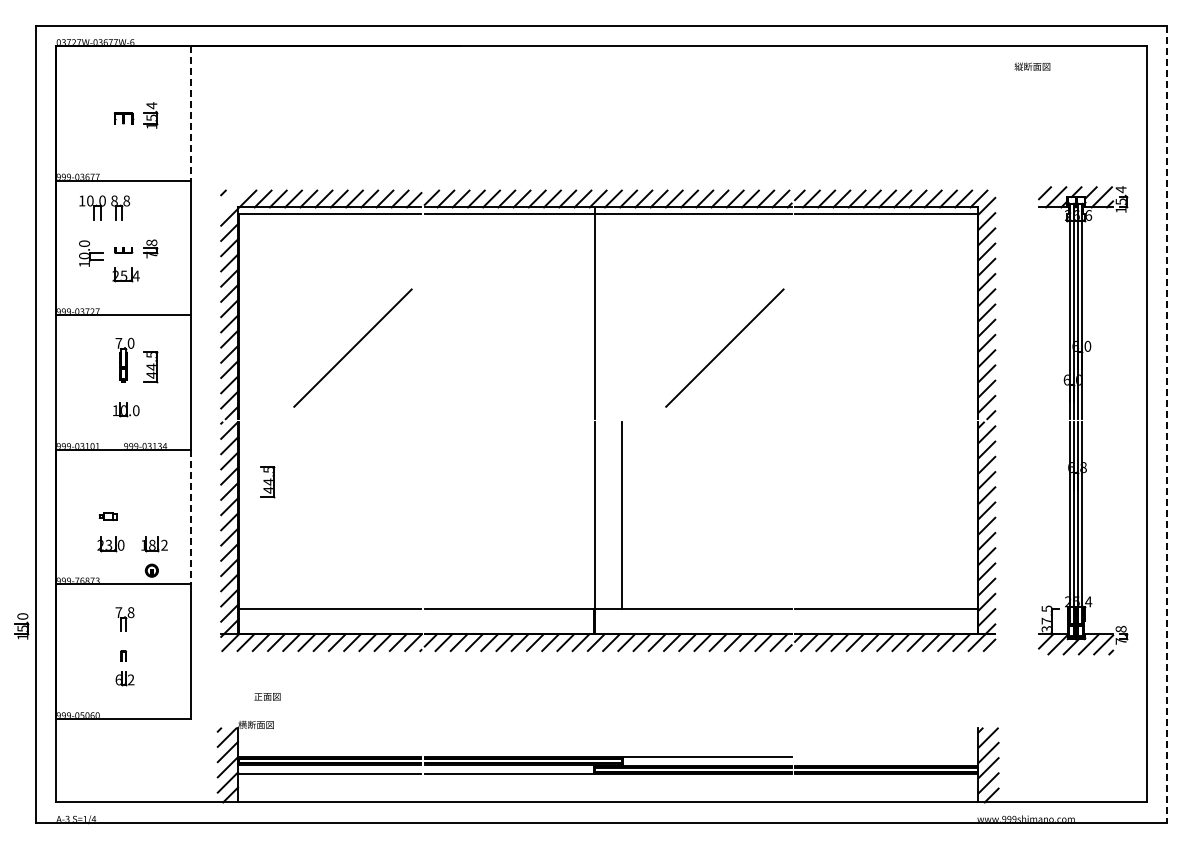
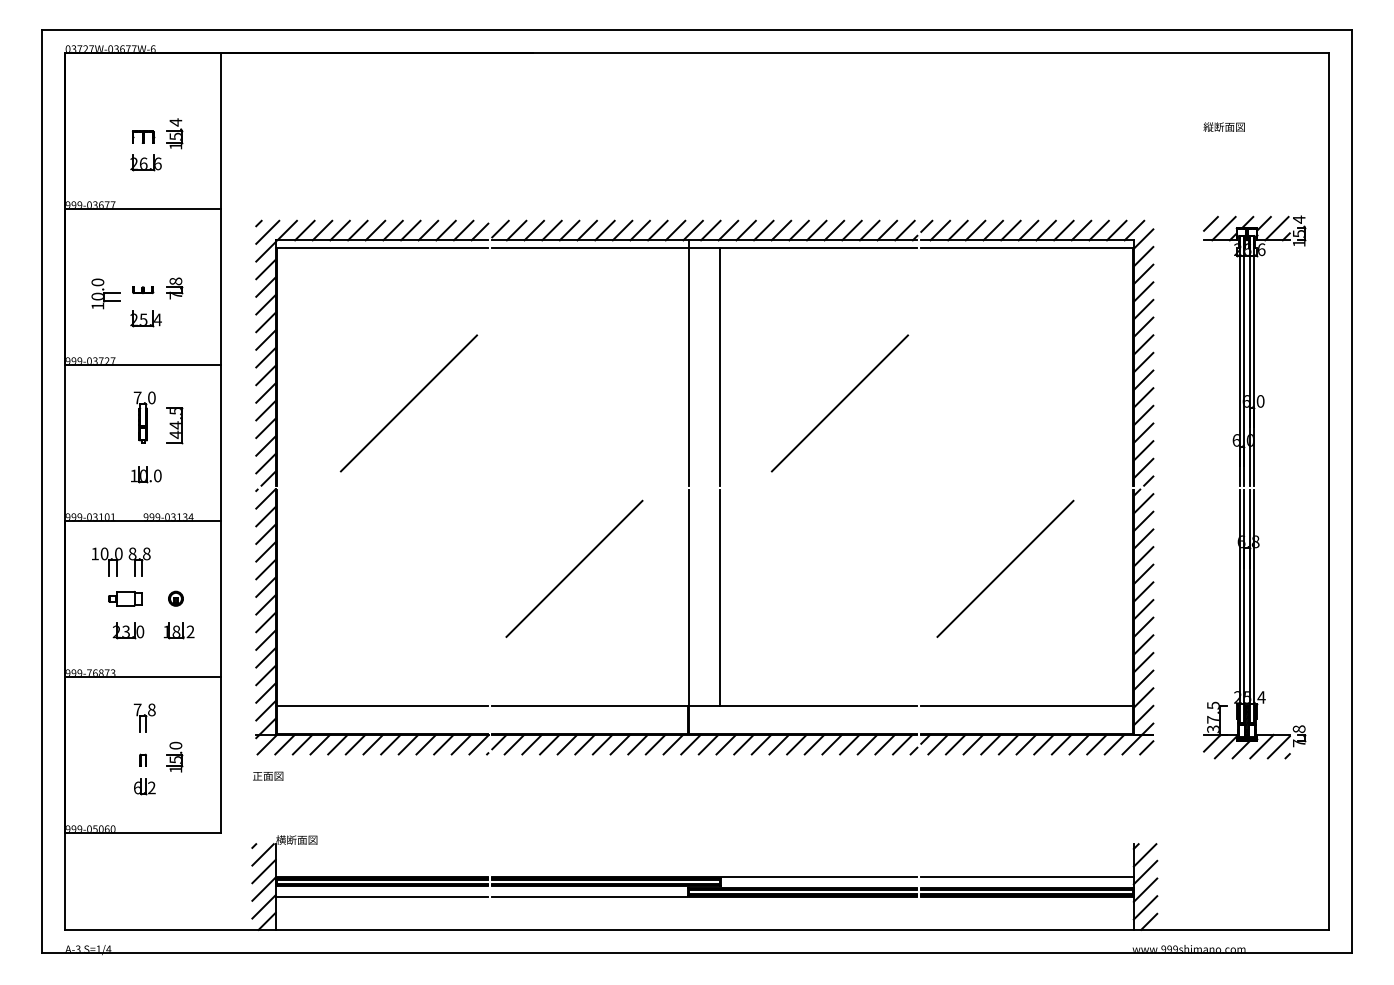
text: (1032, 66) -> (1224, 126), moved
line: (190, 113) -> (220, 131), dashed -> solid
part: (125, 140) -> (145, 162), added
line: (231, 200) -> (268, 232), added
part: (104, 207) -> (121, 561), moved
line: (621, 316) -> (720, 366), added
line: (1166, 424) -> (1351, 491), dashed -> solid
part: (267, 482) -> (309, 559), removed
line: (495, 490) -> (574, 568), added
line: (867, 490) -> (1005, 568), added
part: (107, 516) -> (124, 598), size x1.67
line: (190, 517) -> (220, 599), dashed -> solid
part: (151, 570) -> (175, 598), moved
part: (21, 626) -> (174, 757), moved
text: (267, 696) -> (268, 775), moved
line: (886, 756) -> (1027, 876), added

